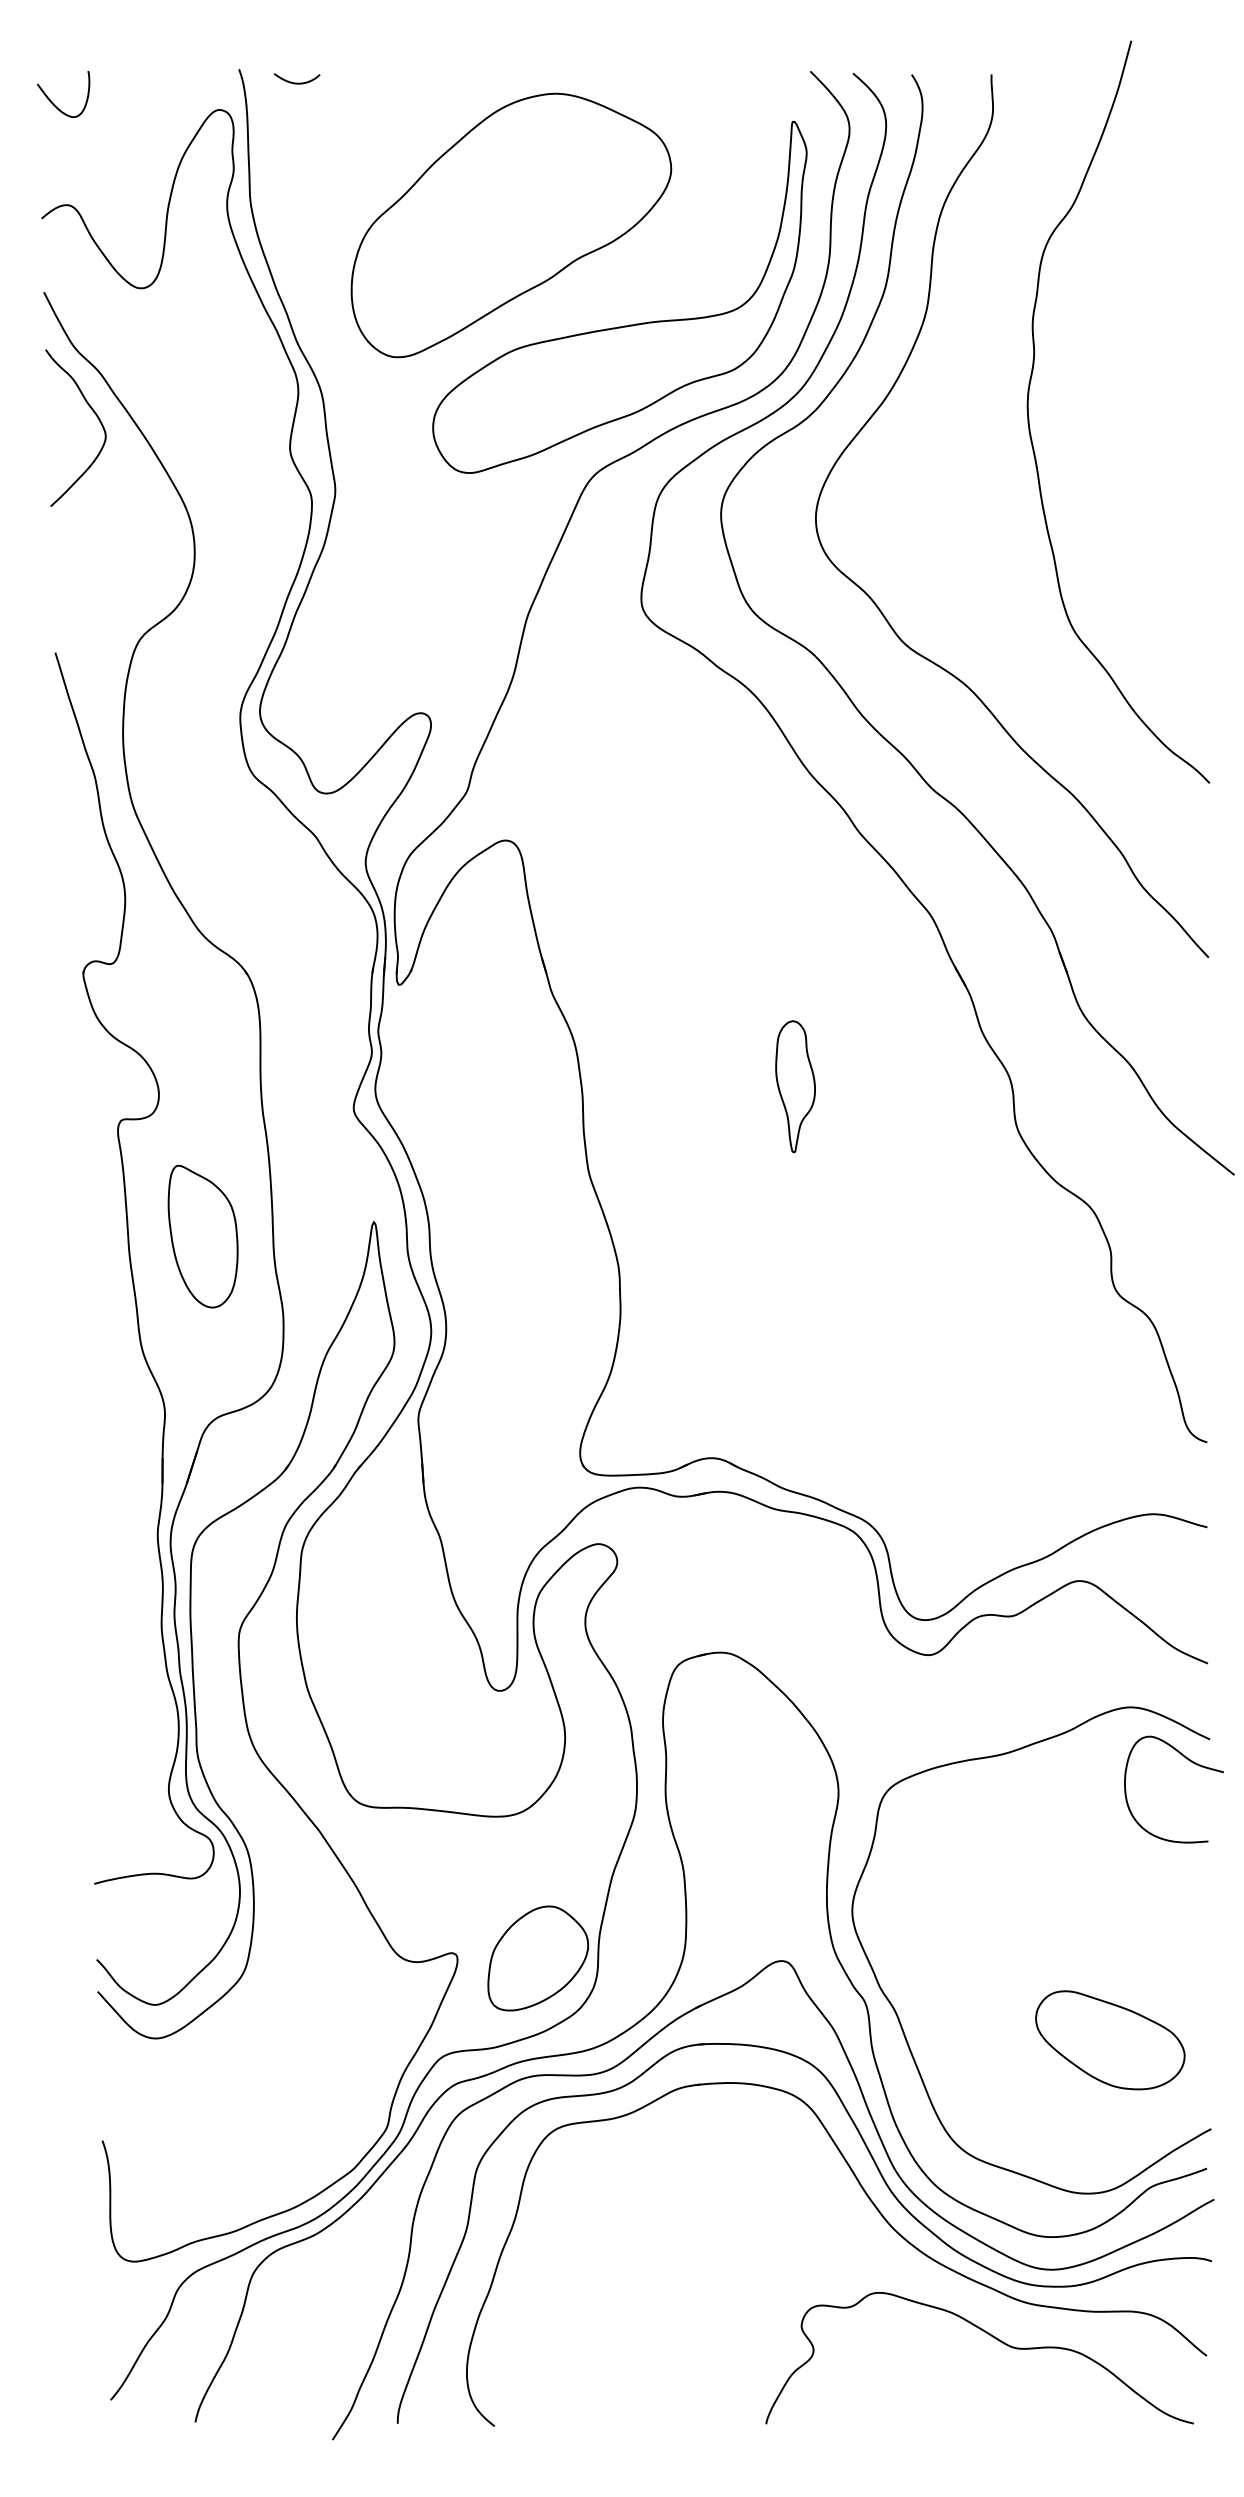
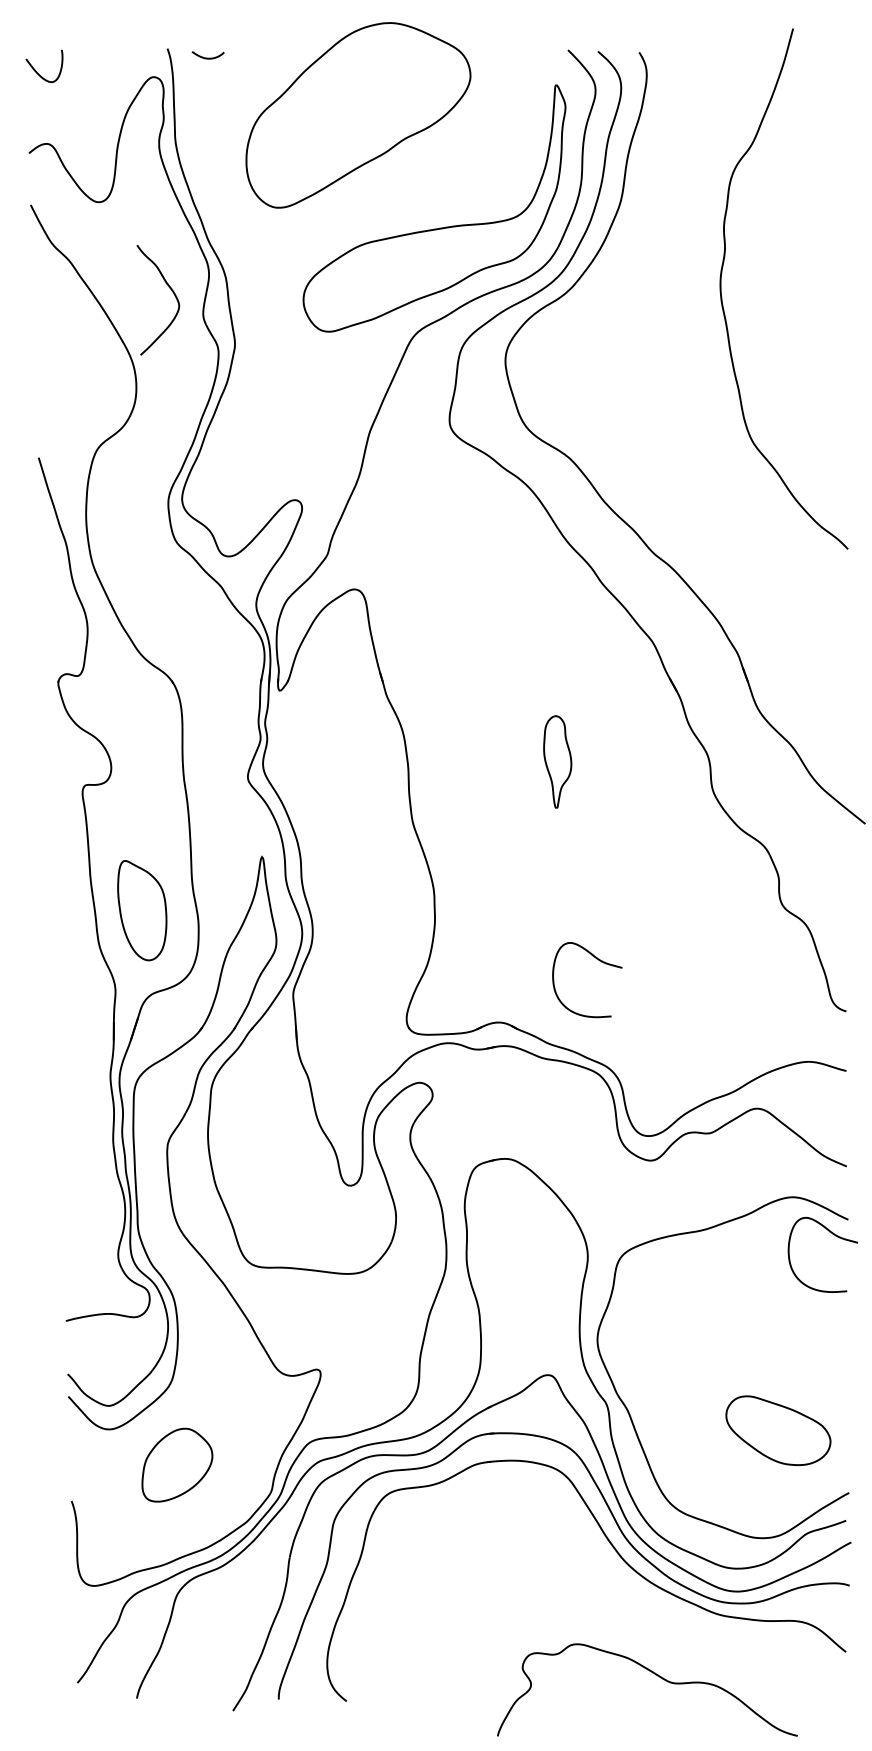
part: (511, 225) -> (358, 115), moved
curve: (95, 415) -> (171, 291), moved
curve: (881, 610) -> (617, 428), removed
part: (202, 1236) -> (141, 910), moved
curve: (853, 1369) -> (598, 960), added
part: (538, 1958) -> (177, 1465), moved
curve: (992, 2337) -> (656, 1675), moved

